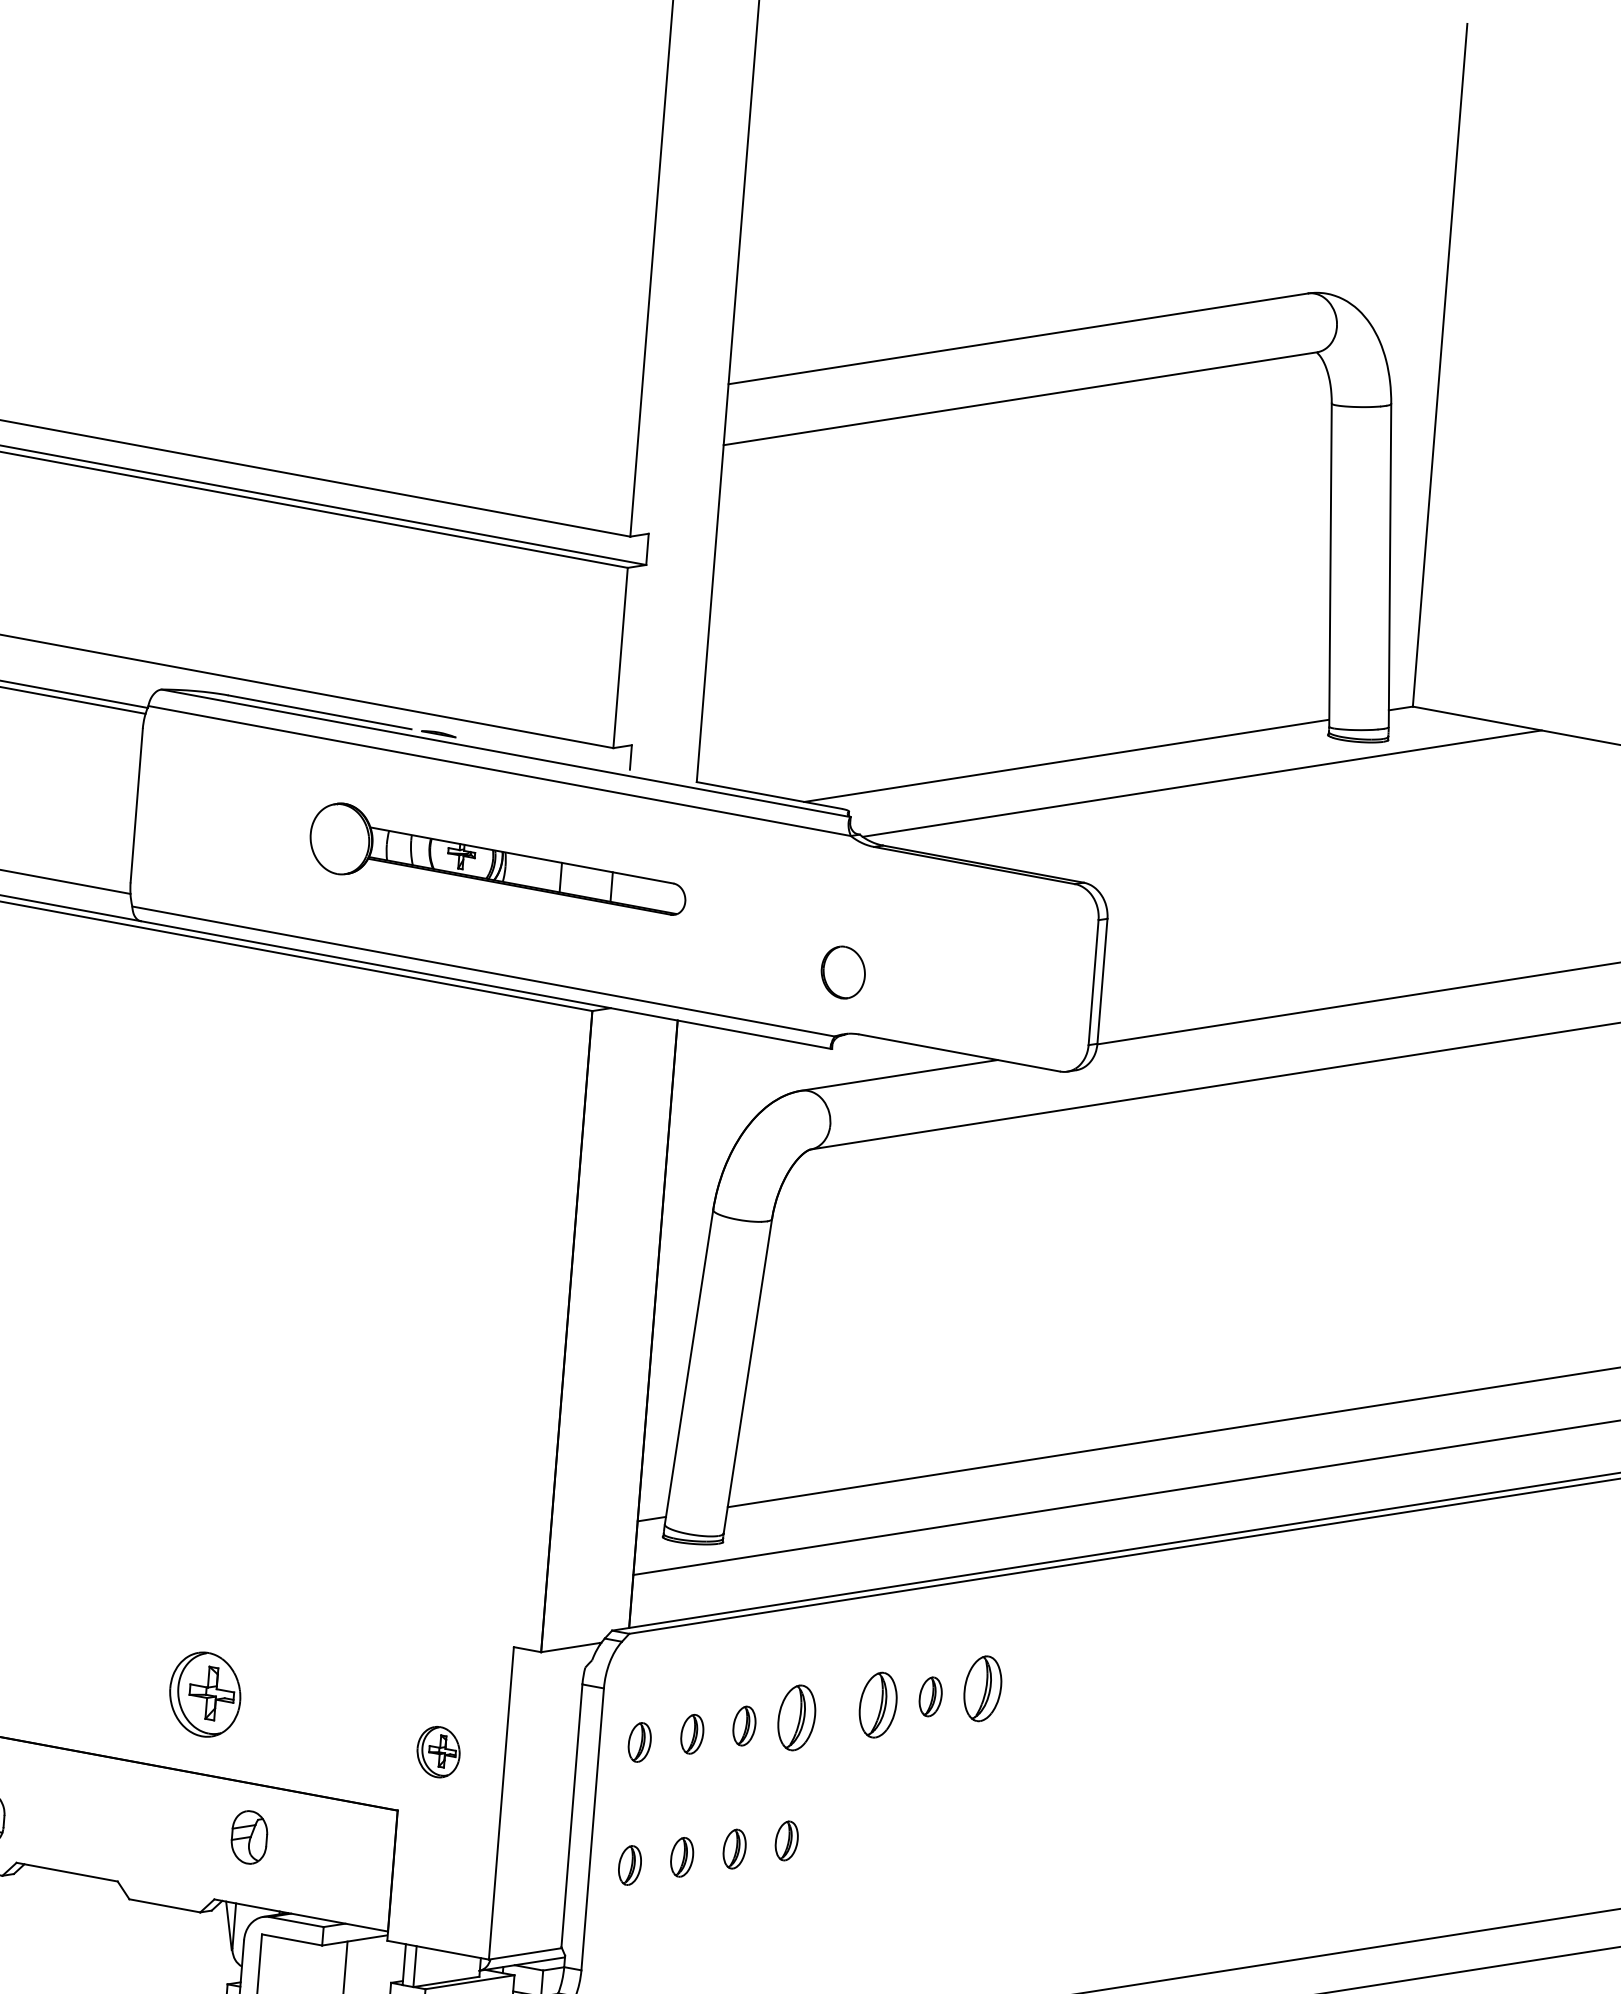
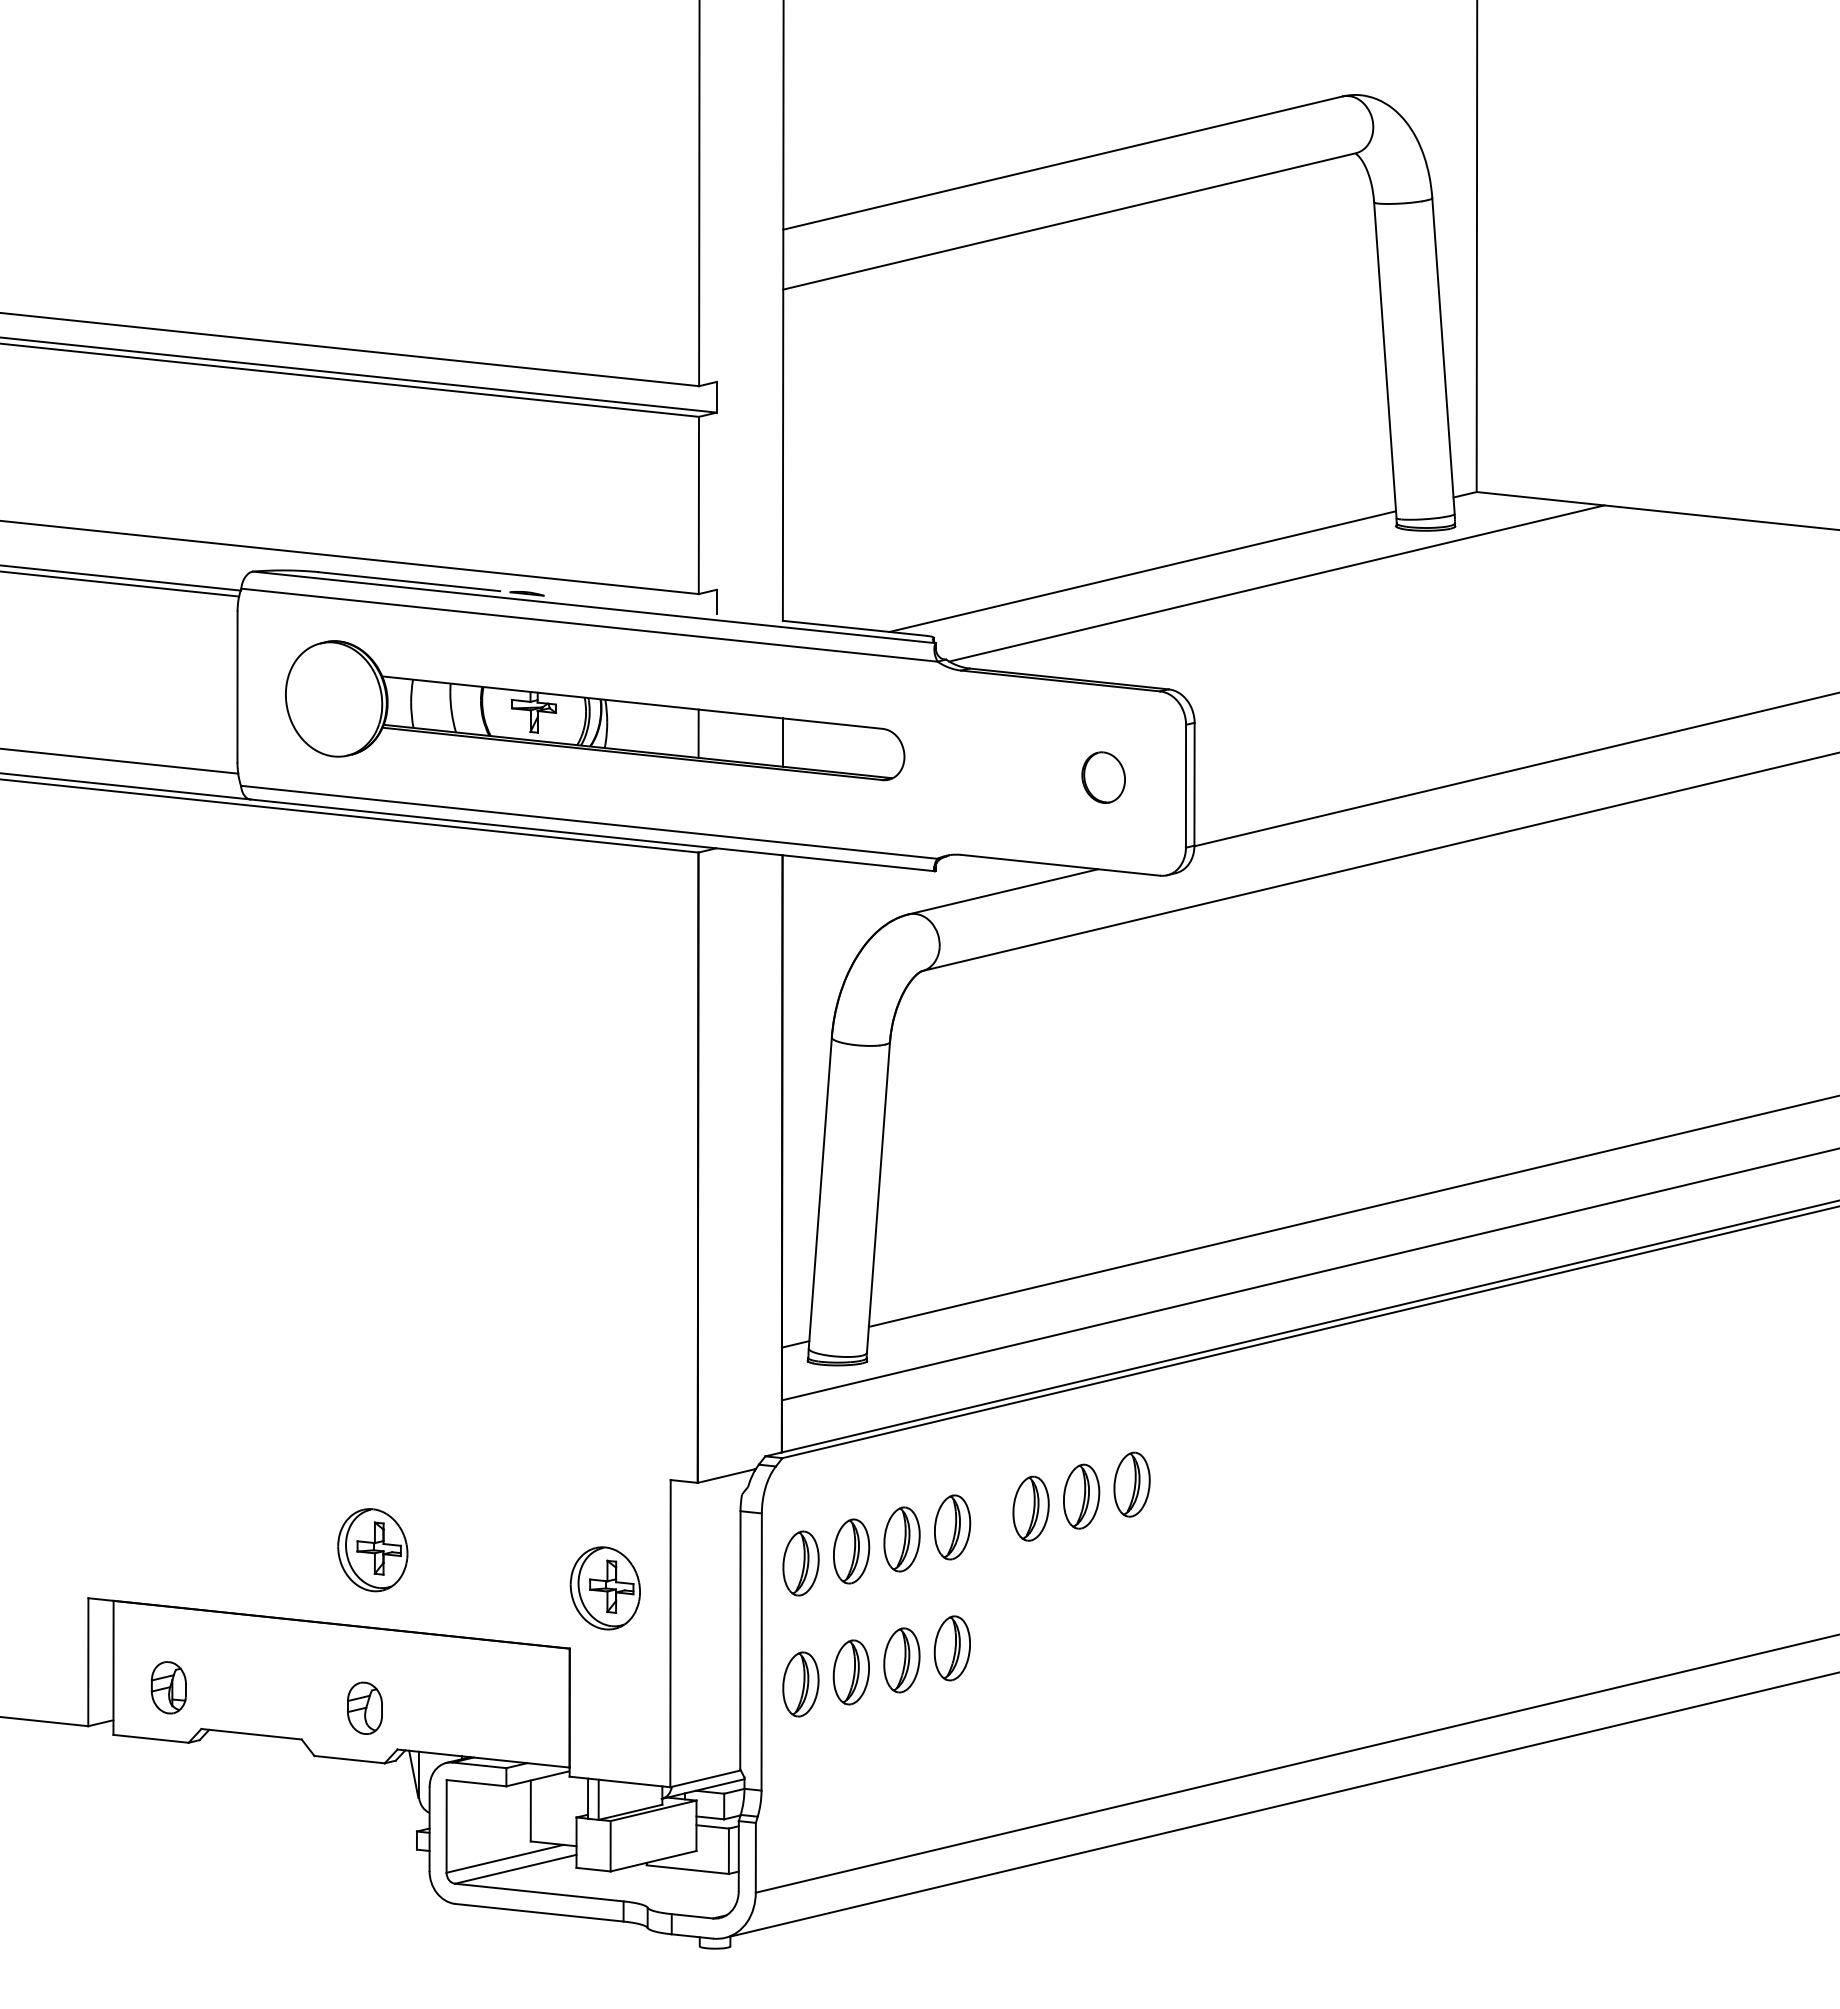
part: (498, 858) -> (595, 710), size x1.67
part: (843, 972) -> (1103, 777), moved
part: (930, 1696) -> (1081, 1496), size x1.67
part: (743, 1726) -> (901, 1539), size x1.67
part: (692, 1734) -> (851, 1551), size x1.67
part: (639, 1742) -> (800, 1563), size x1.67
part: (437, 1752) -> (604, 1588), size x1.67
part: (249, 1836) -> (364, 1707), moved
part: (786, 1840) -> (951, 1648), size x1.67
part: (734, 1849) -> (901, 1660), size x1.67
part: (681, 1857) -> (850, 1672), size x1.67
part: (629, 1865) -> (800, 1684), size x1.67

